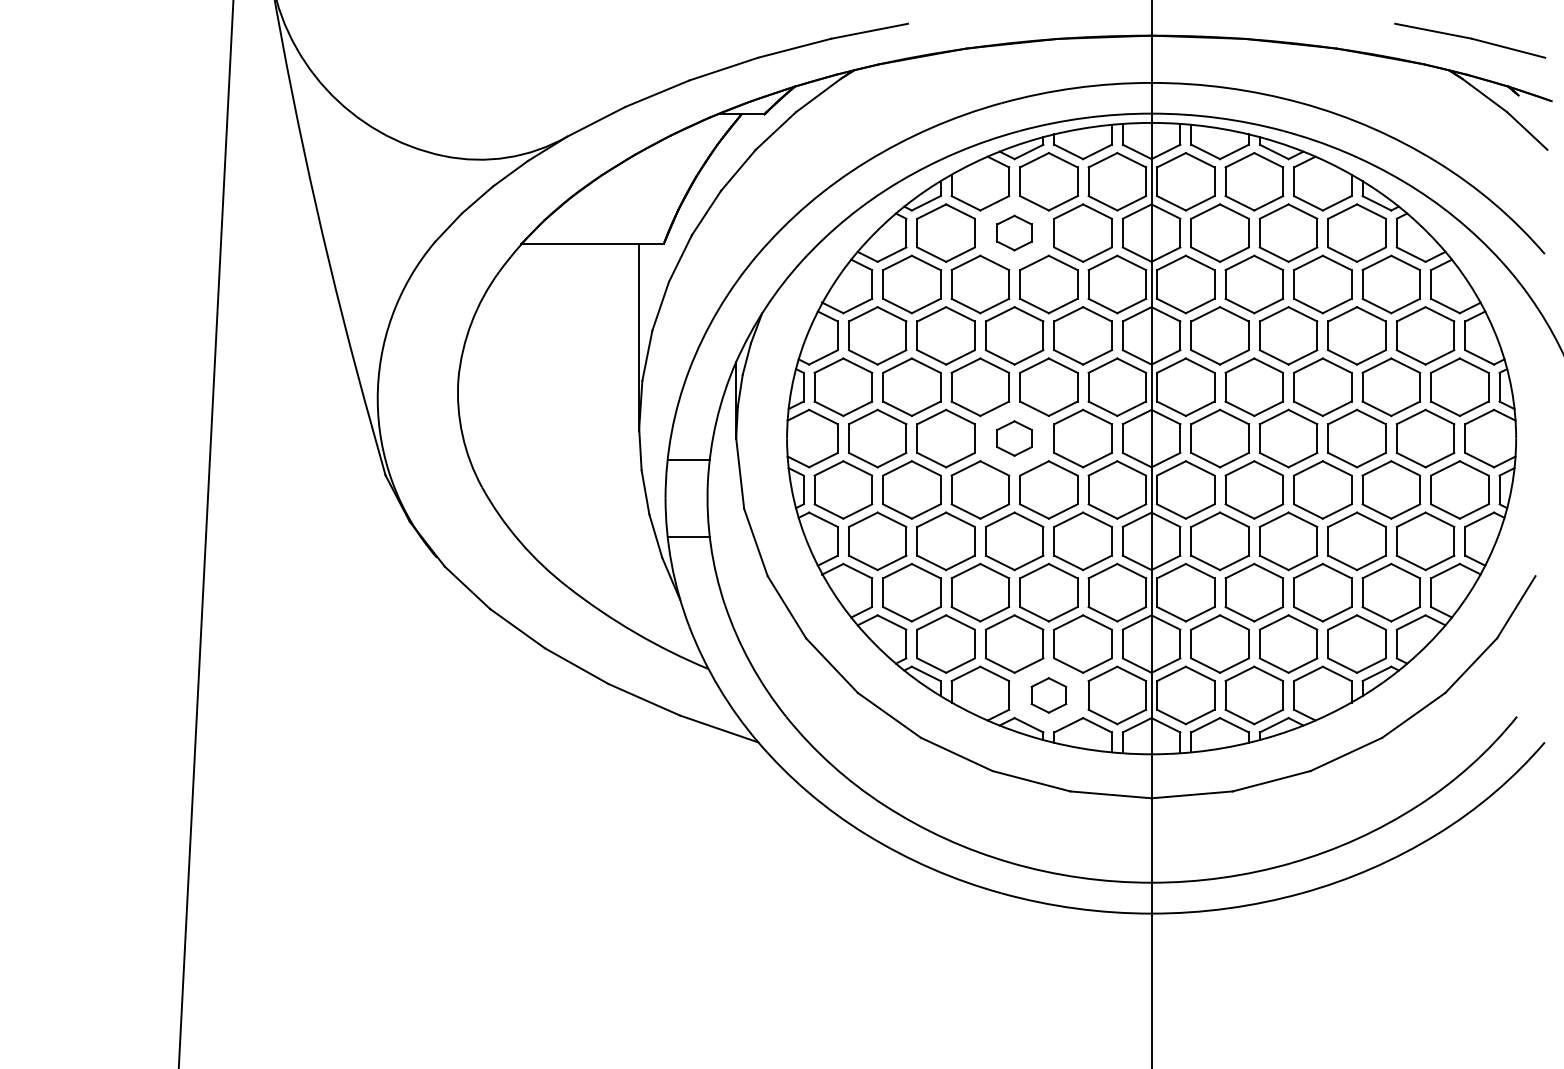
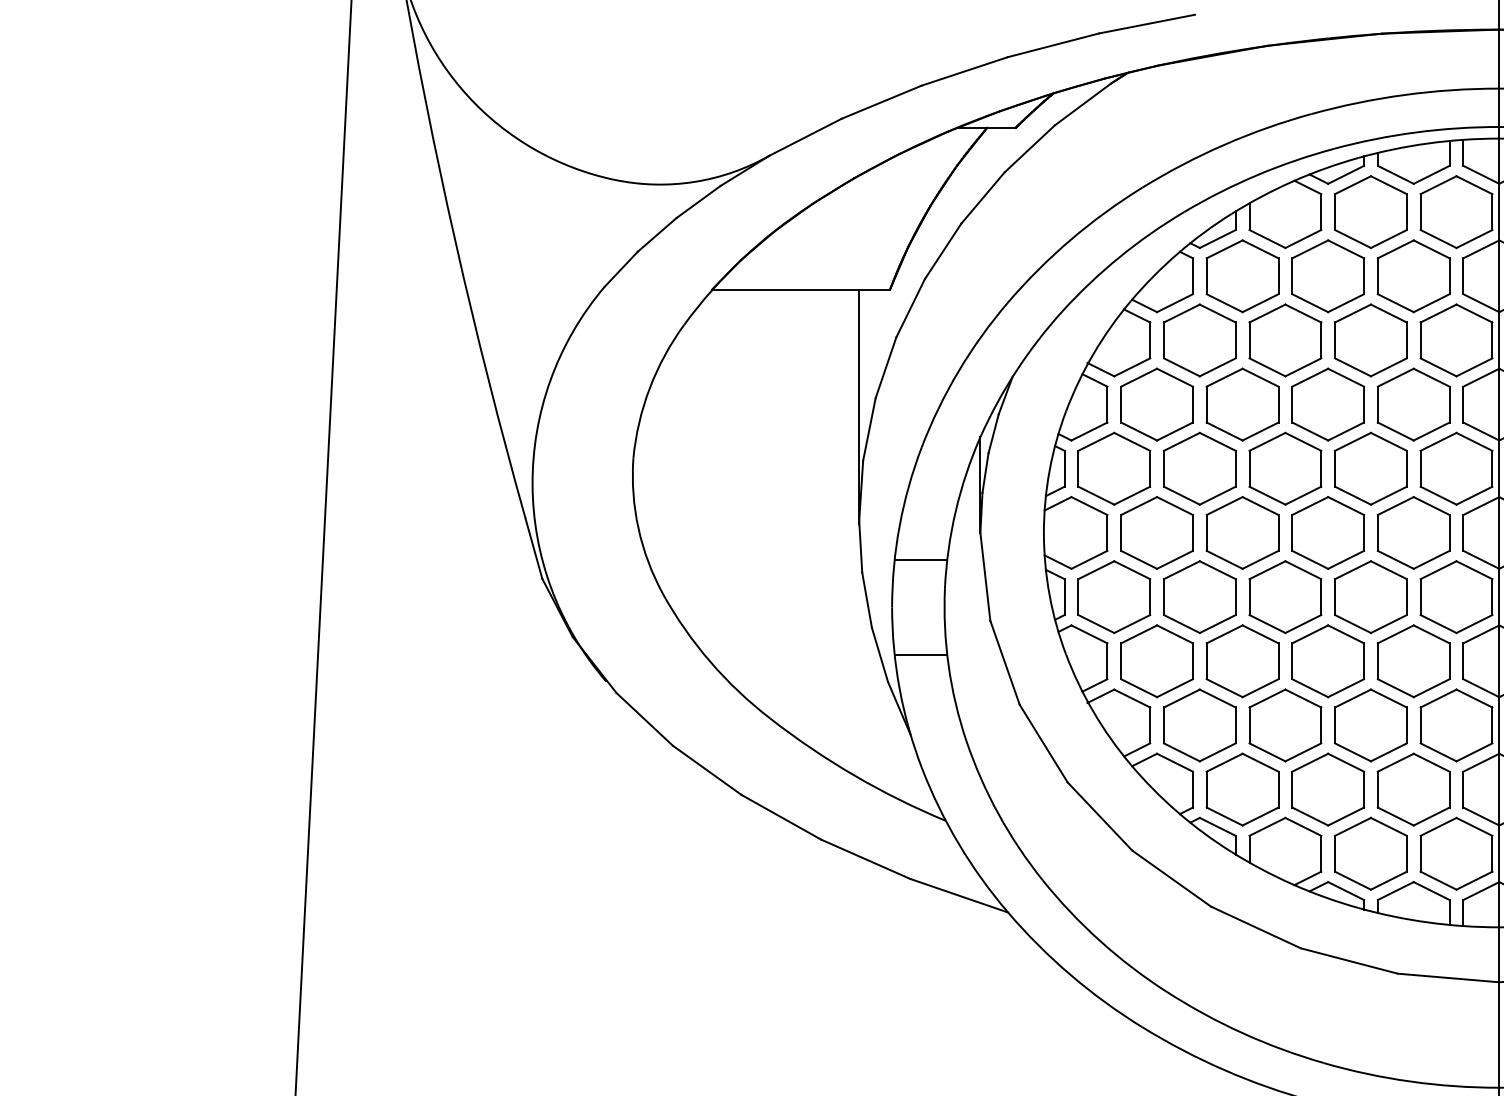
part: (1014, 232) -> (1328, 275), size x1.67
part: (1014, 438) -> (1328, 532), size x1.67
part: (1048, 695) -> (1370, 853), size x1.67

